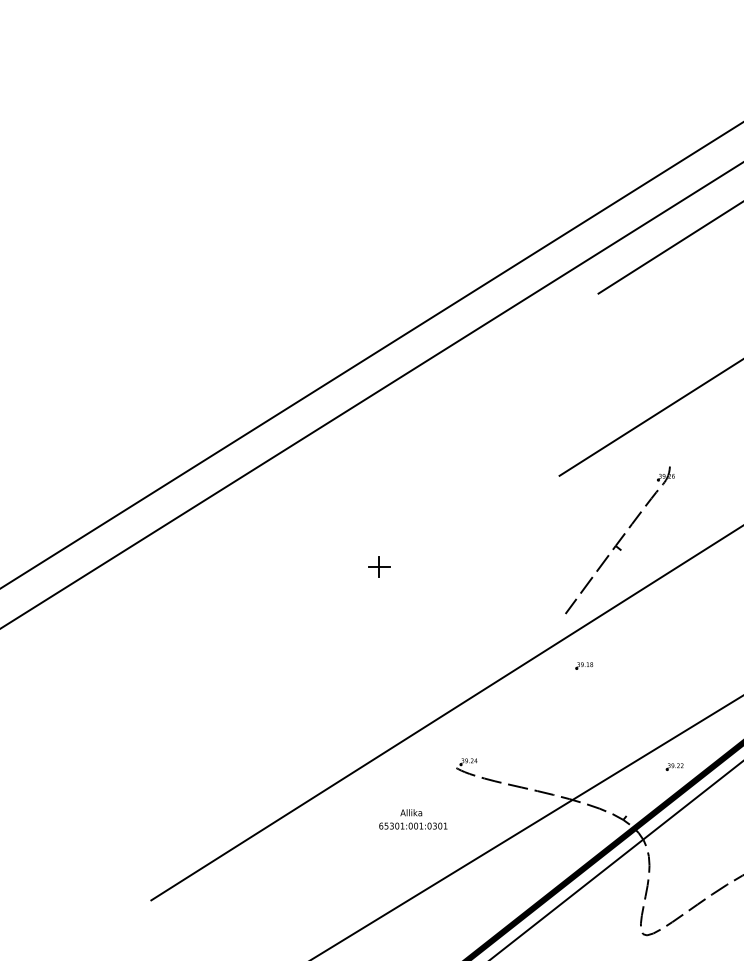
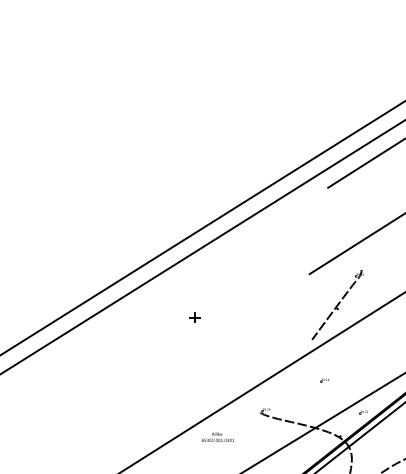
part: (378, 566) -> (194, 317), moved
part: (583, 665) -> (324, 380), moved
text: (412, 817) -> (217, 436), moved

